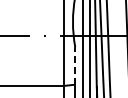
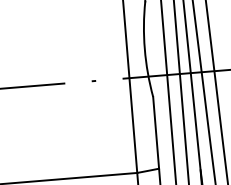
line: (75, 65) -> (156, 132), dashed -> solid

